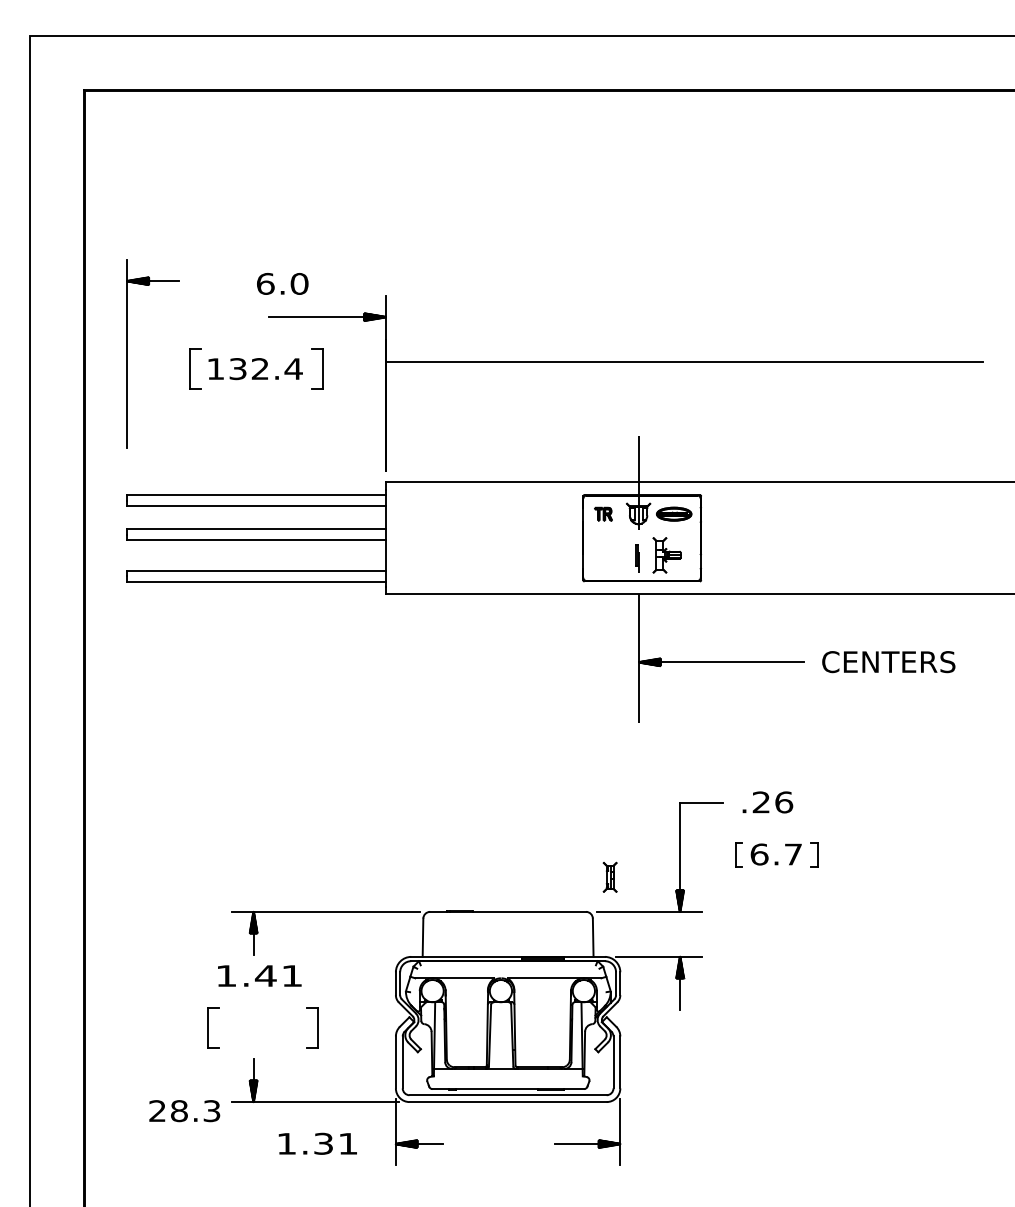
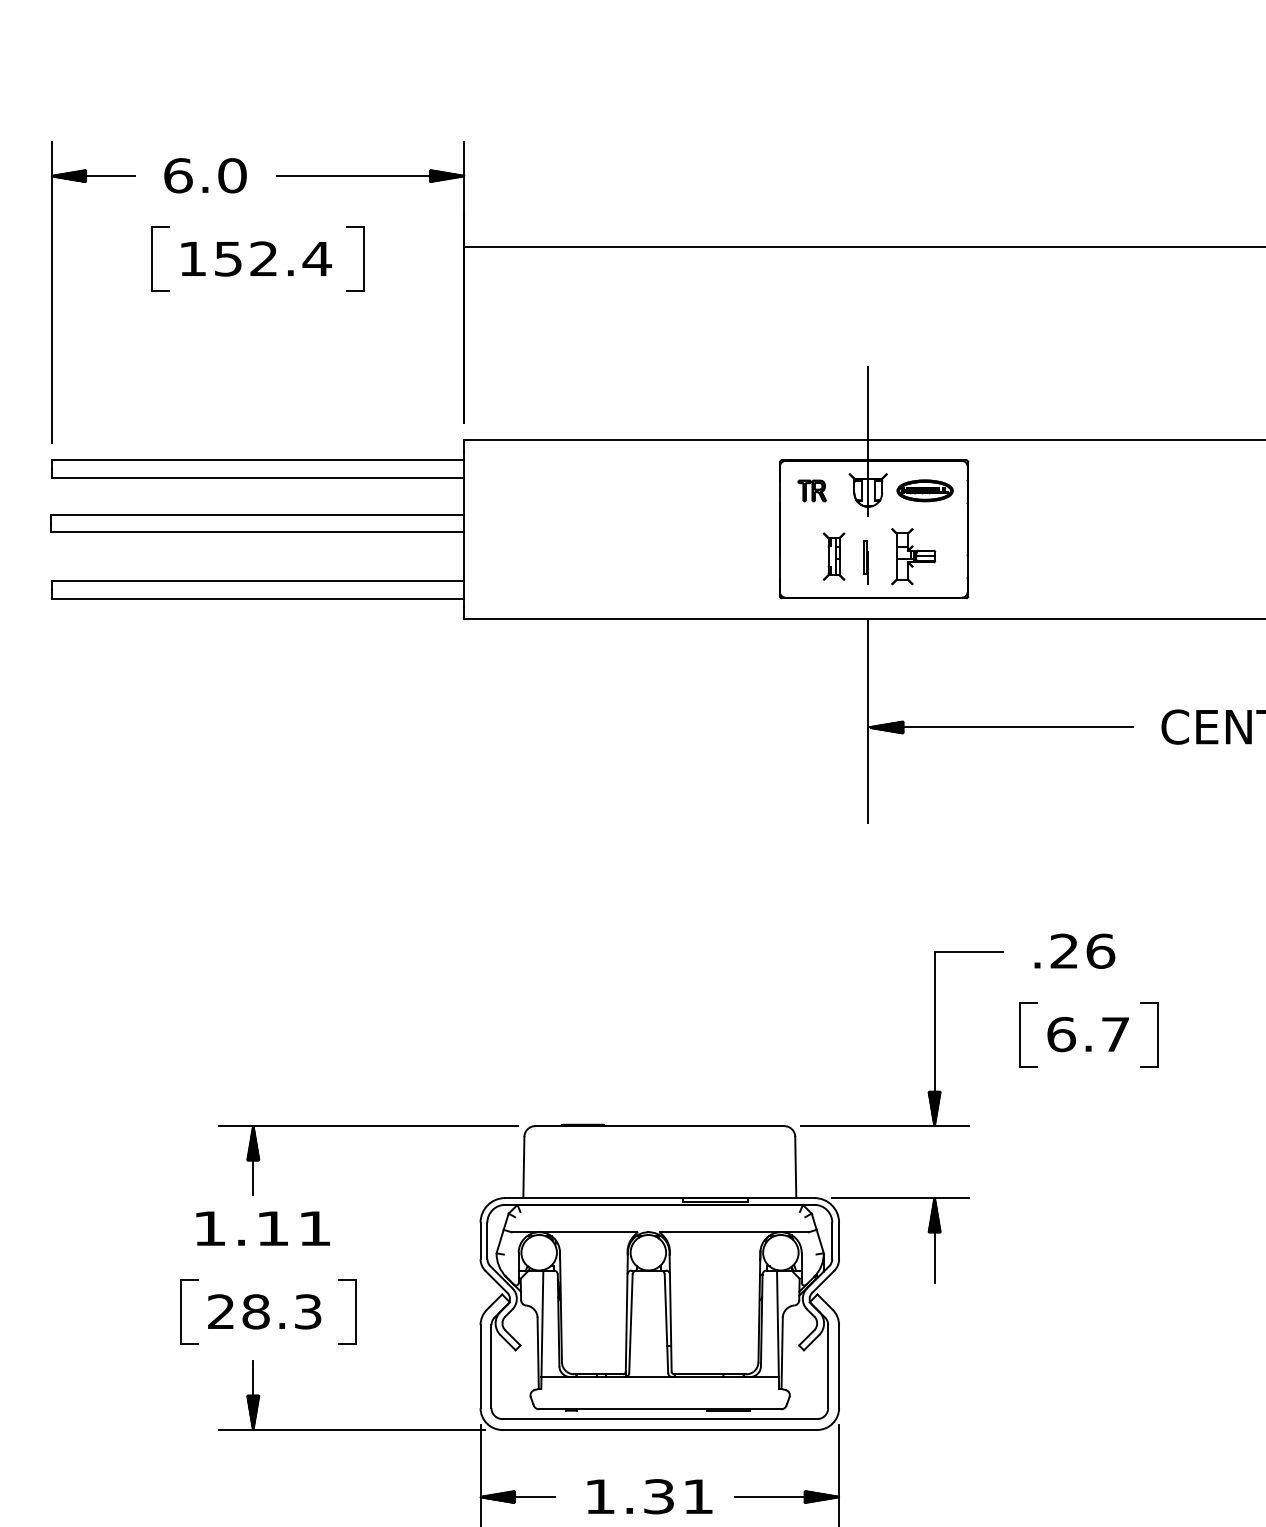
text: (282, 283) -> (205, 175), moved
part: (127, 353) -> (51, 291), moved
text: (238, 368) -> (229, 258), 132.4 -> 152.4
part: (738, 854) -> (1027, 1034), size x1.67
part: (814, 854) -> (1149, 1034), size x1.67
part: (609, 876) -> (832, 555), moved
text: (265, 975) -> (272, 1227), 1.41 -> 1.11
text: (184, 1111) -> (264, 1312), moved
text: (317, 1143) -> (649, 1496), moved

